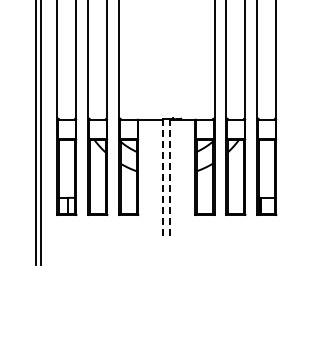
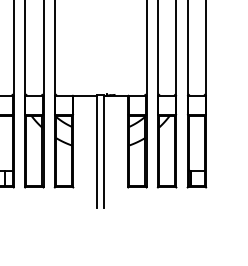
line: (163, 178) -> (97, 152), dashed -> solid
line: (170, 178) -> (104, 152), dashed -> solid

